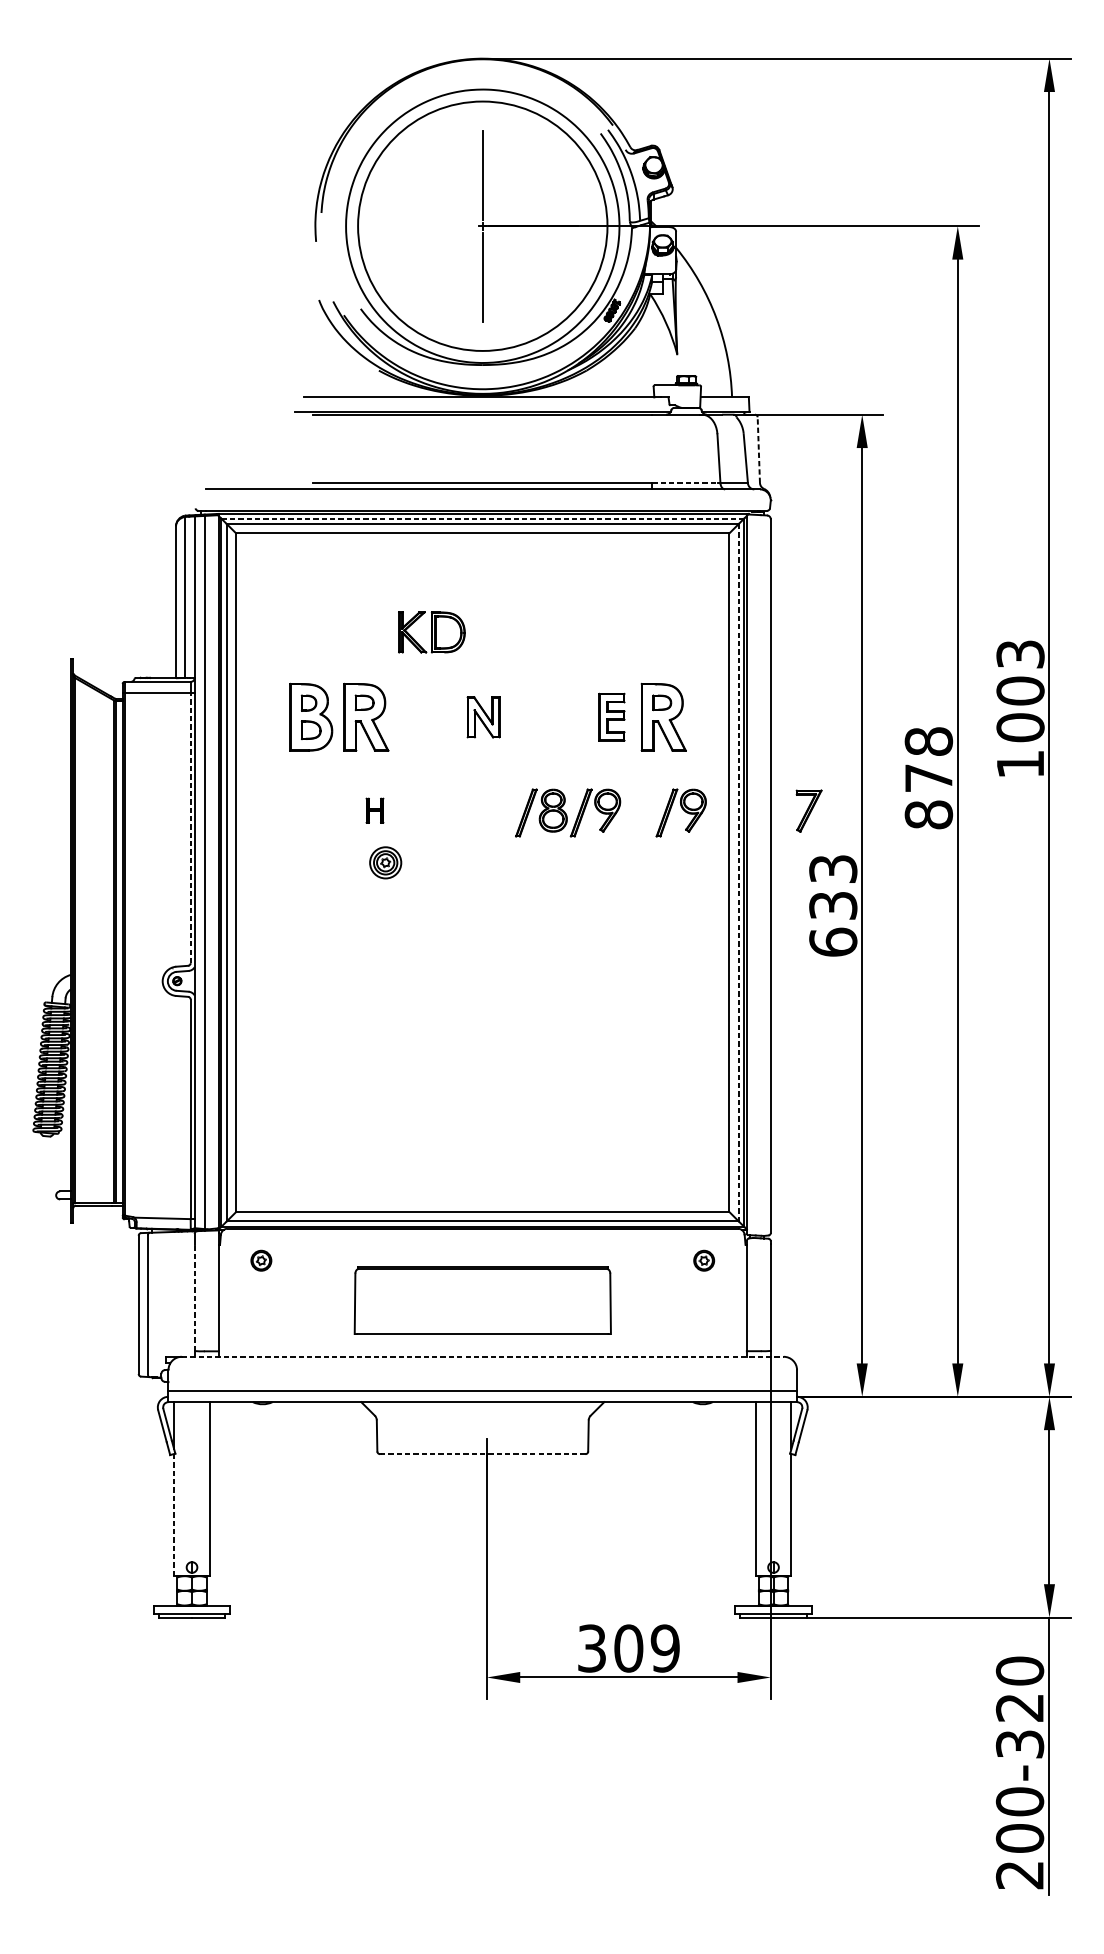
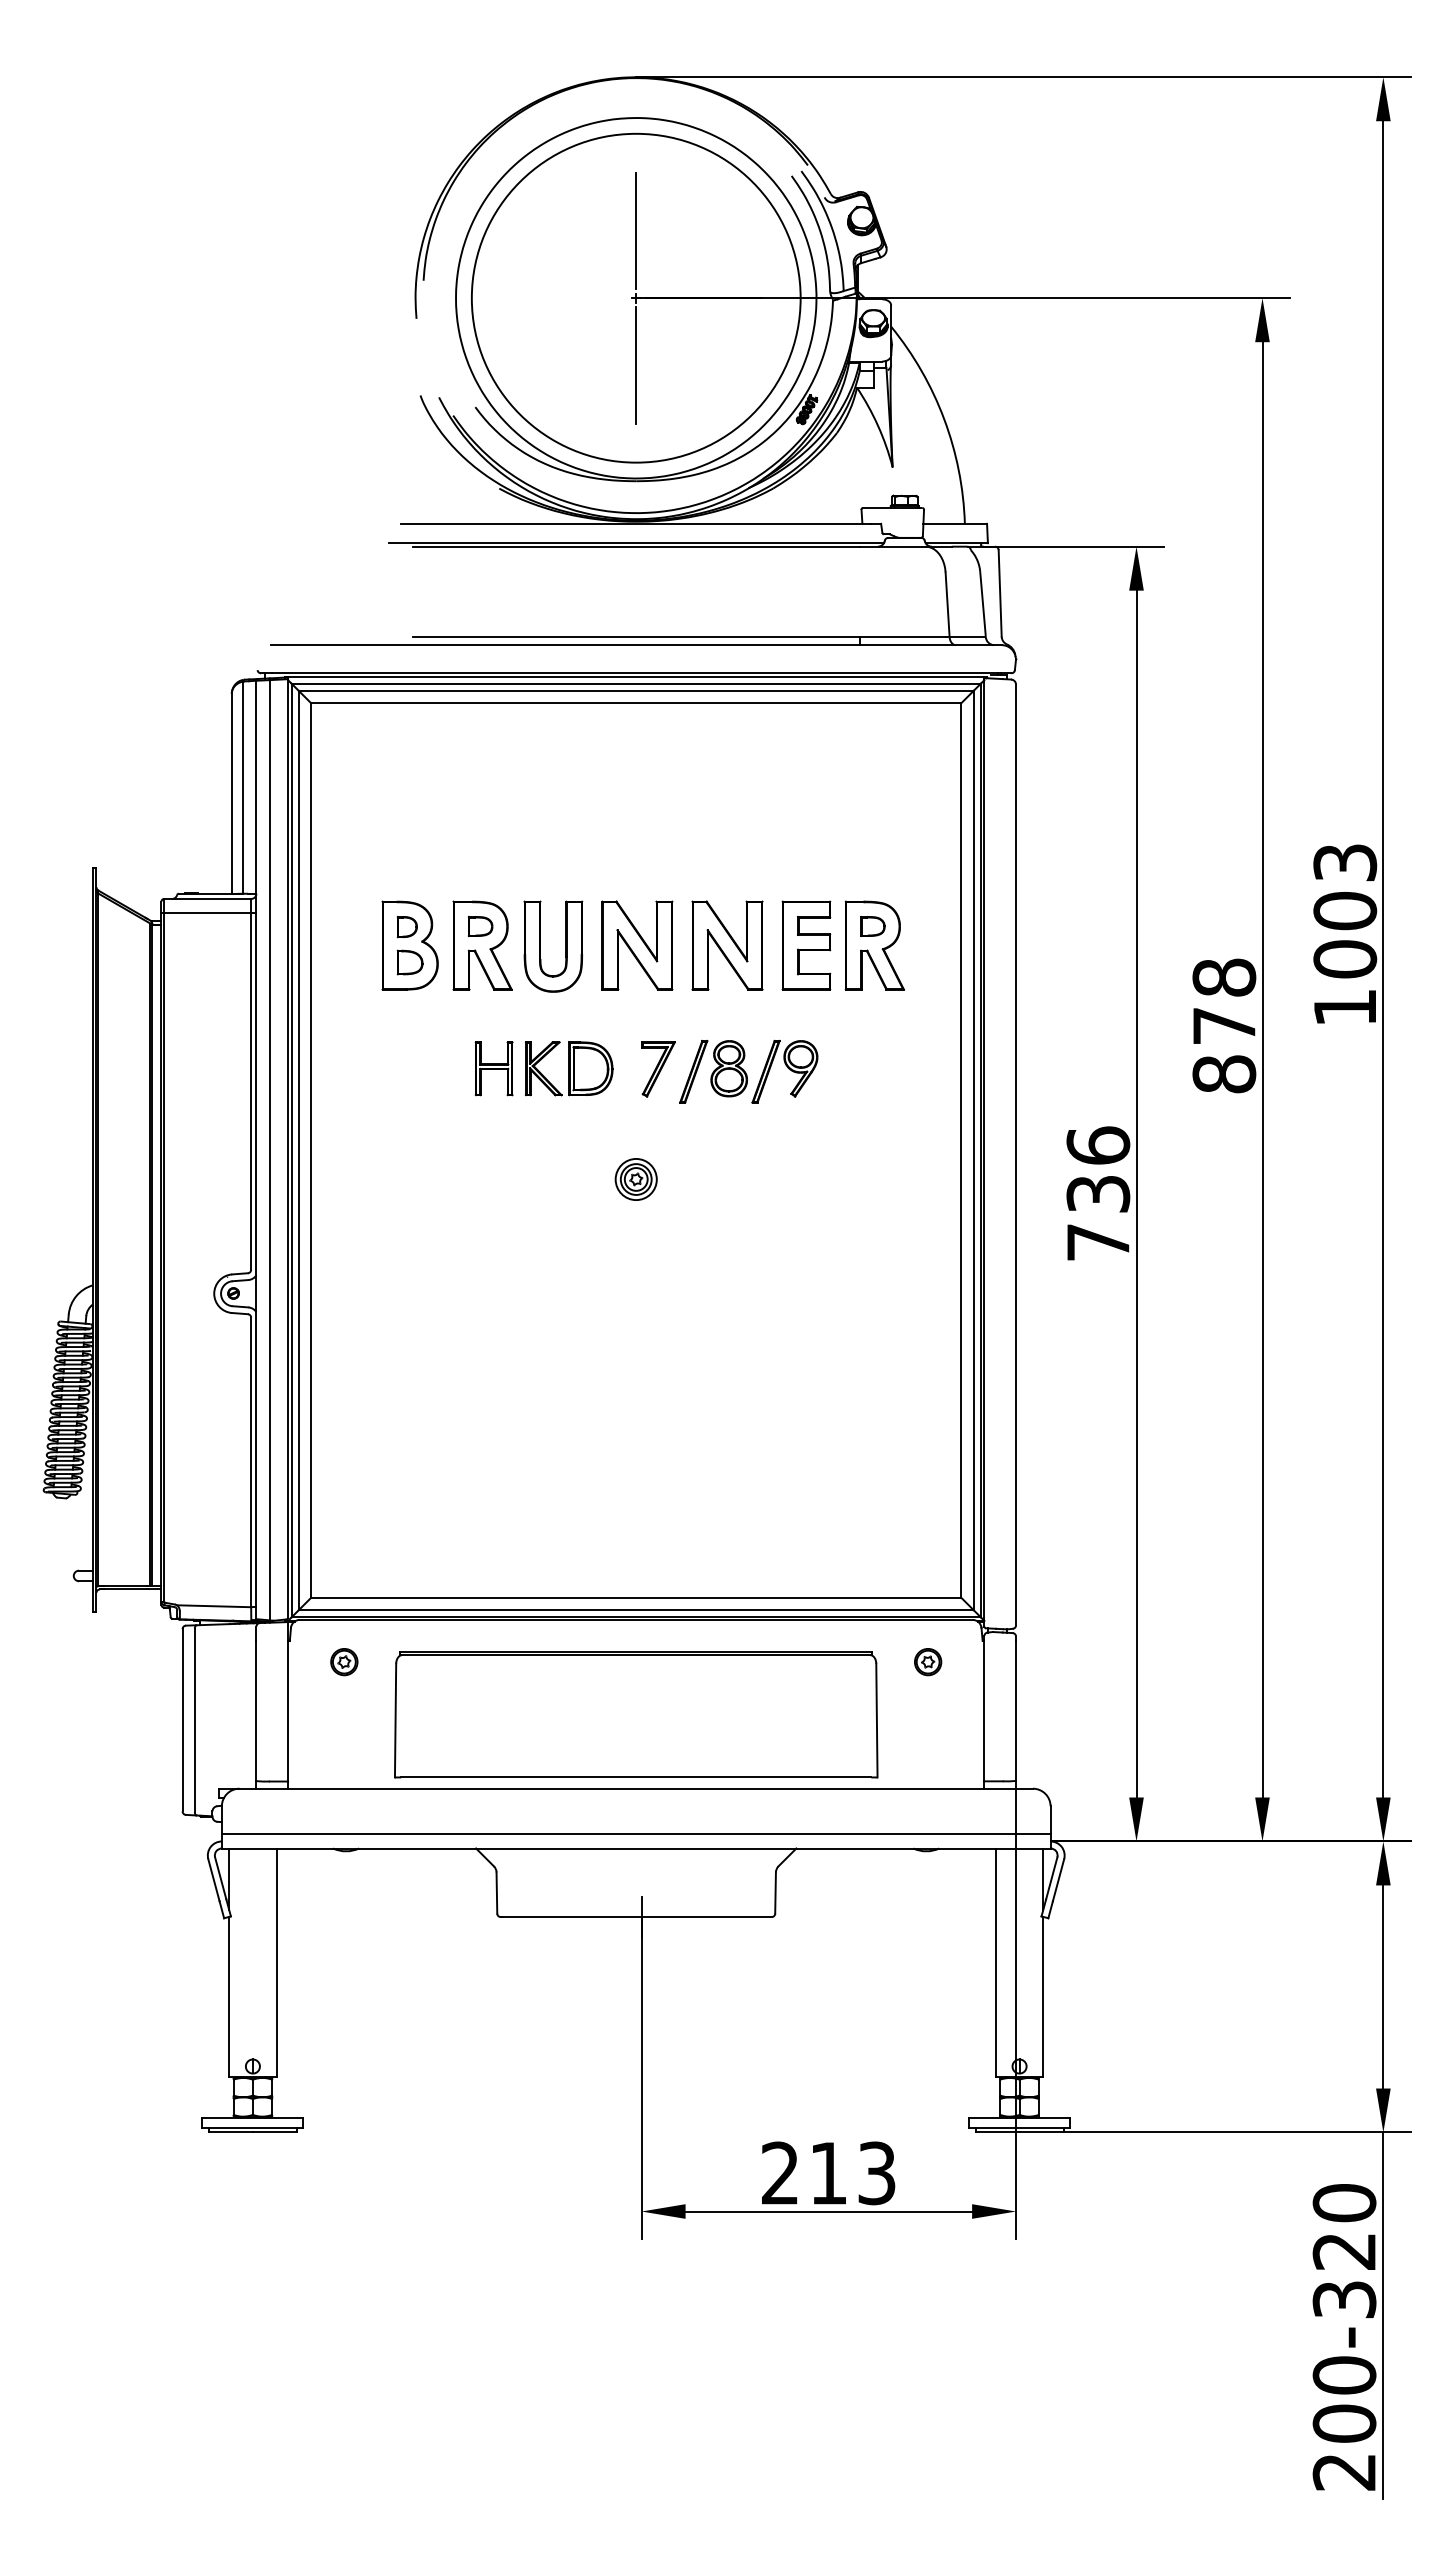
line: (759, 449) -> (1000, 592), dashed -> solid
line: (685, 483) -> (903, 637), dashed -> solid
line: (482, 518) -> (636, 683), dashed -> solid
part: (432, 632) -> (569, 1068), moved
part: (429, 717) -> (565, 946), added
part: (483, 717) -> (637, 945), size x1.67
part: (552, 717) -> (727, 945), added
part: (611, 717) -> (806, 945), size x1.43
part: (374, 810) -> (493, 1068), size x1.67
part: (809, 811) -> (658, 1069), moved
part: (680, 812) -> (897, 1071), removed
line: (190, 827) -> (251, 1090), dashed -> solid
part: (385, 862) -> (635, 1179), moved
line: (738, 872) -> (973, 1150), dashed -> solid
text: (833, 905) -> (1098, 1193), 633 -> 736
line: (194, 1297) -> (256, 1710), dashed -> solid
part: (482, 1300) -> (636, 1714), size x1.43
line: (482, 1356) -> (636, 1788), dashed -> solid
line: (482, 1454) -> (636, 1917), dashed -> solid
line: (174, 1515) -> (229, 1997), dashed -> solid
text: (628, 1648) -> (828, 2173), 309 -> 213

